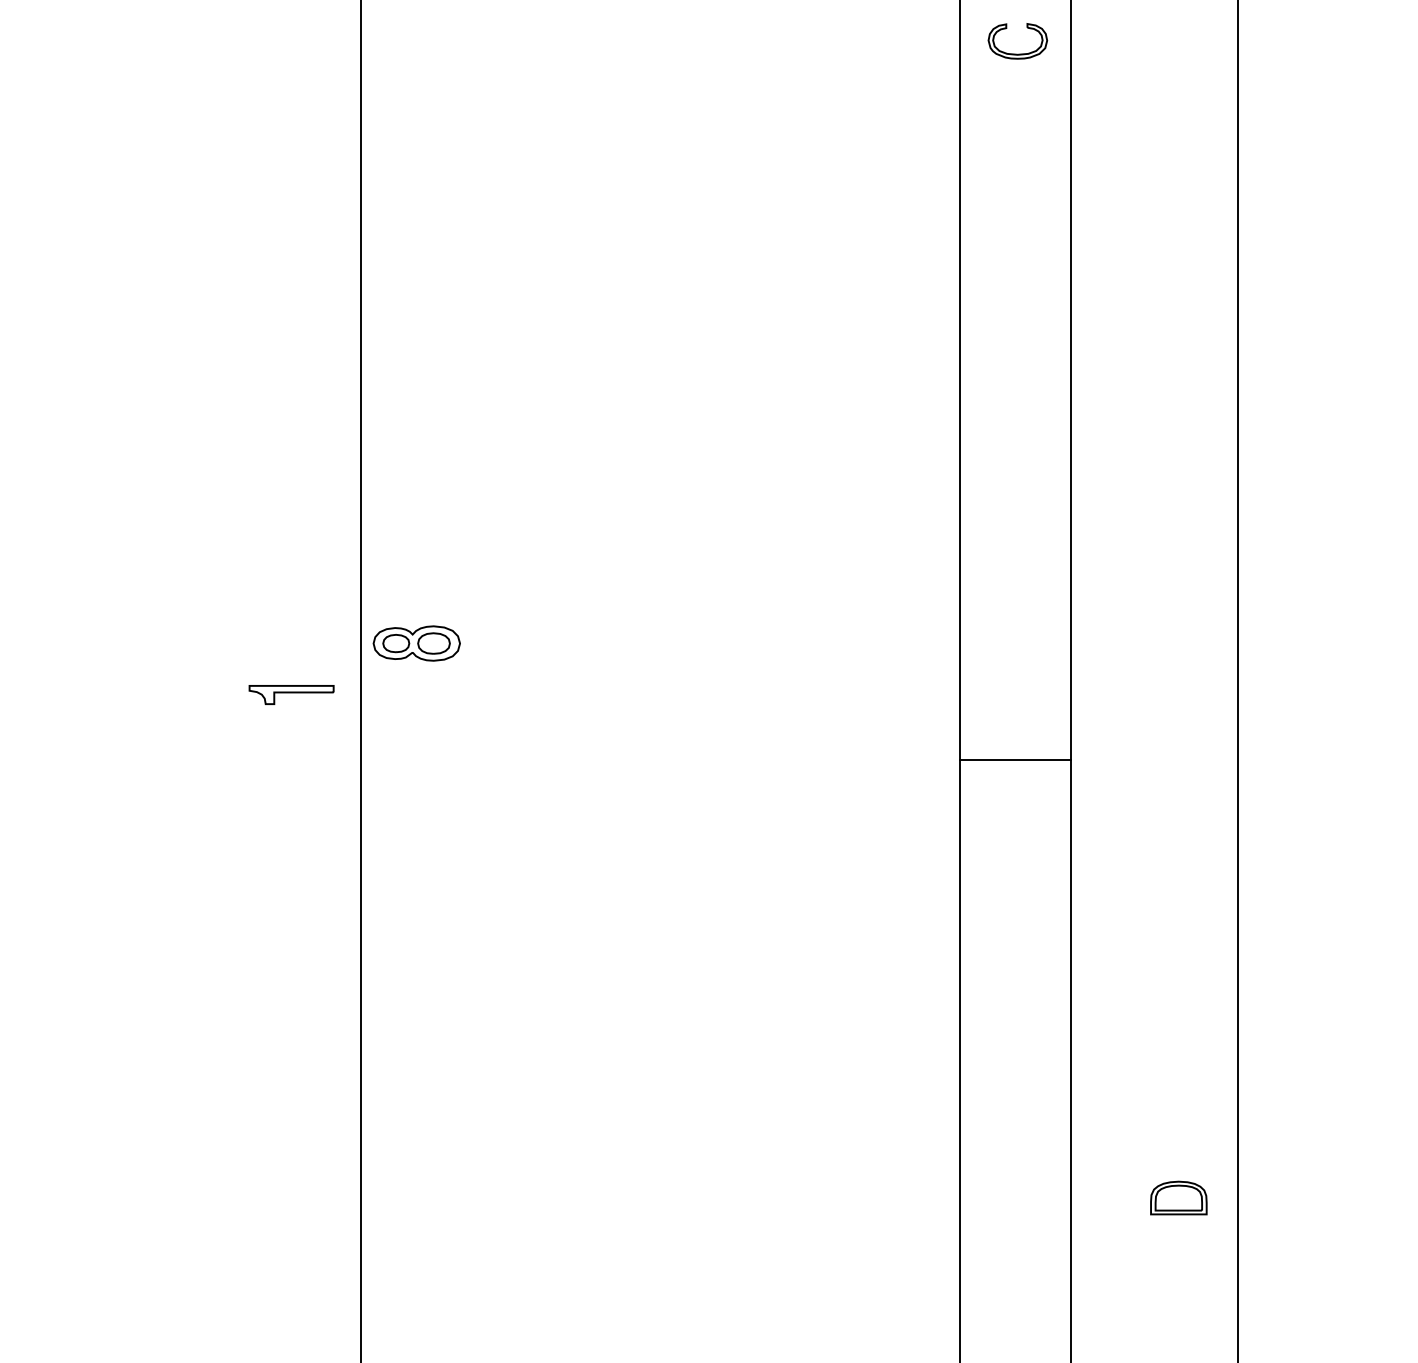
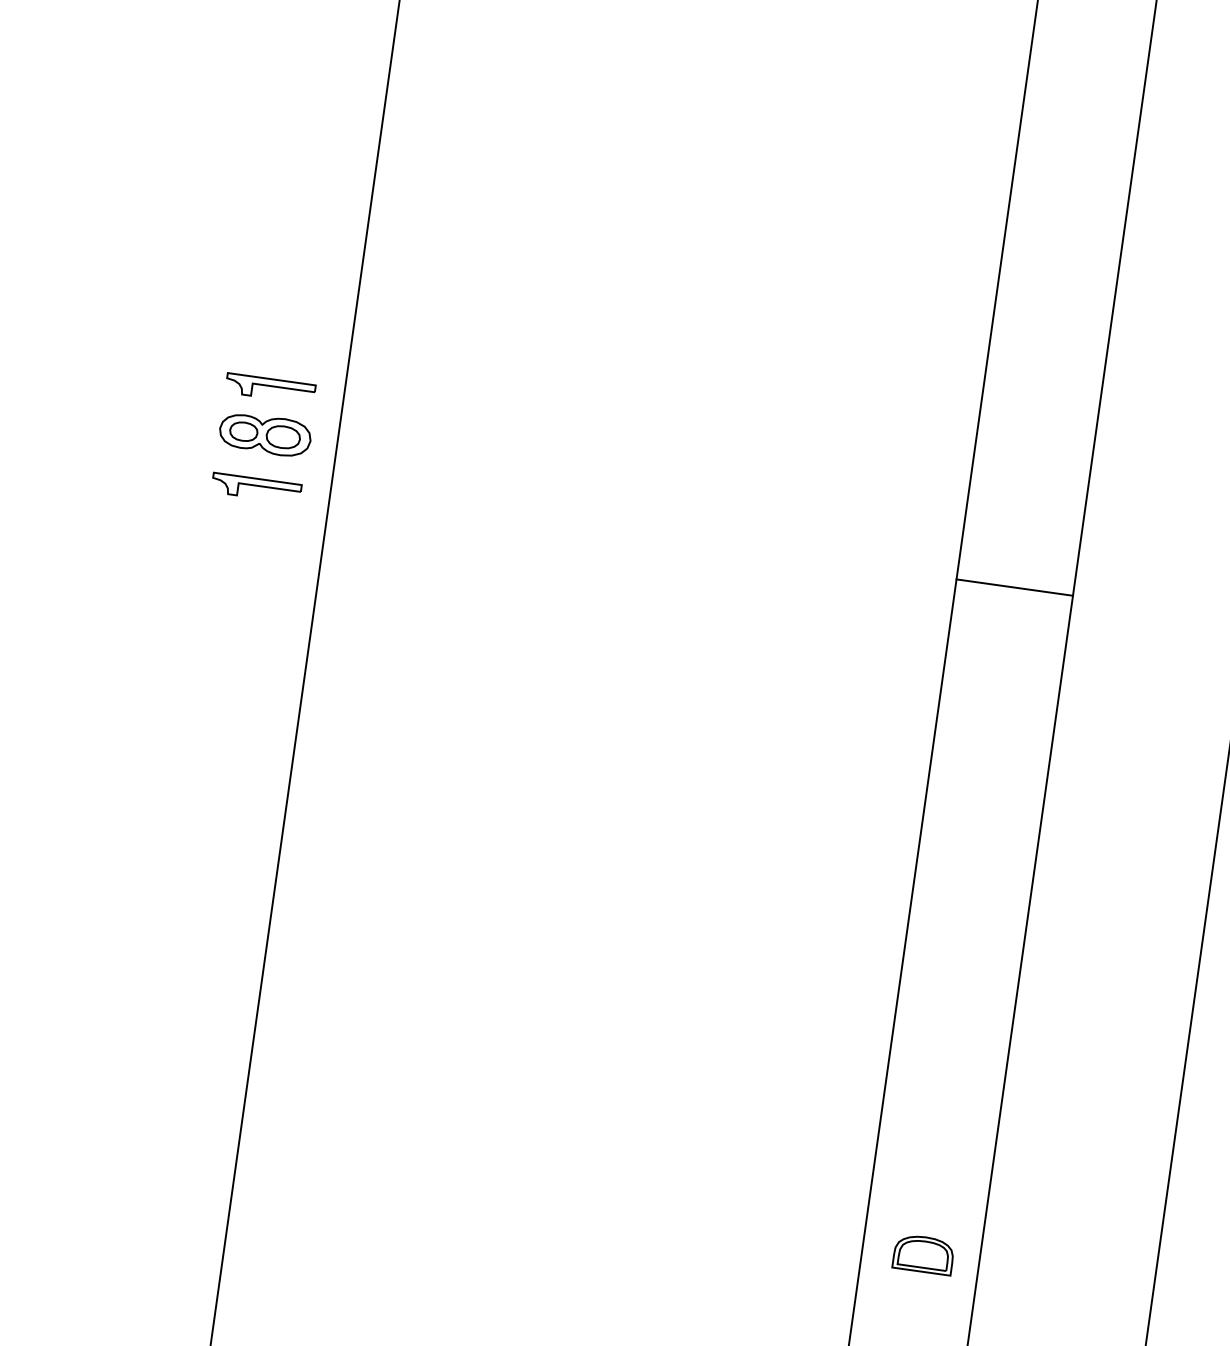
part: (291, 599) -> (270, 388), added
part: (416, 643) -> (264, 434), moved
line: (1014, 760) -> (1013, 587), moved
part: (1178, 1197) -> (923, 1253), moved

